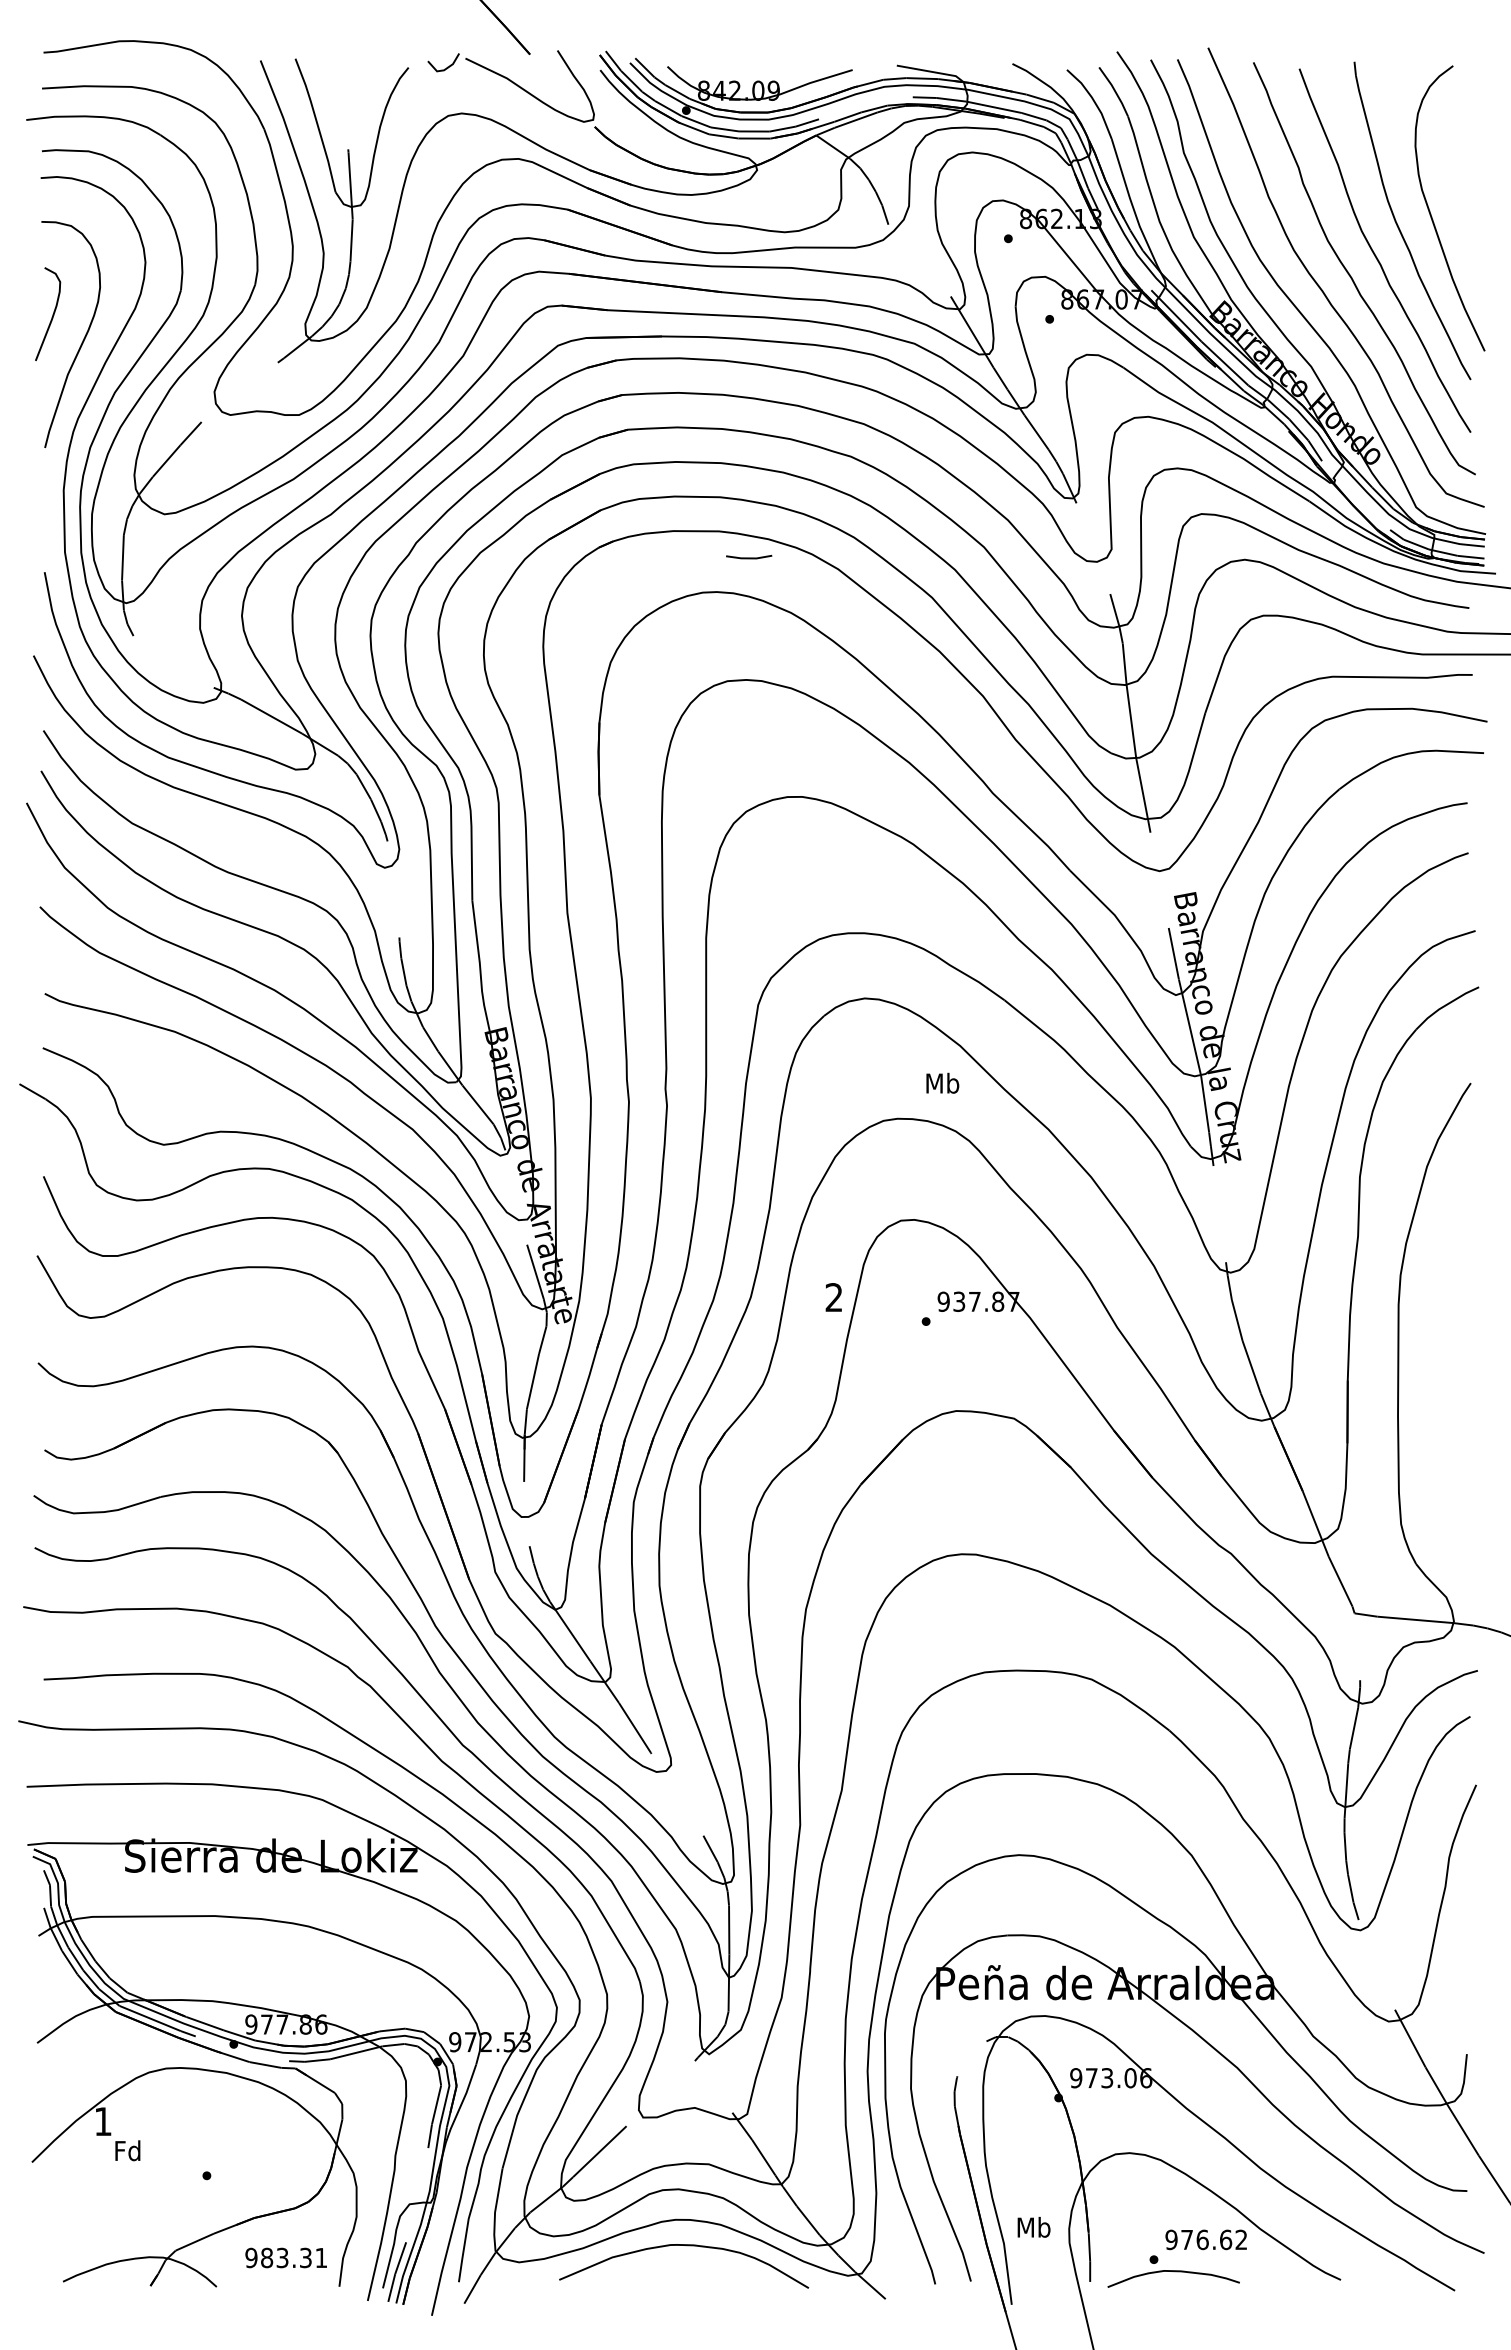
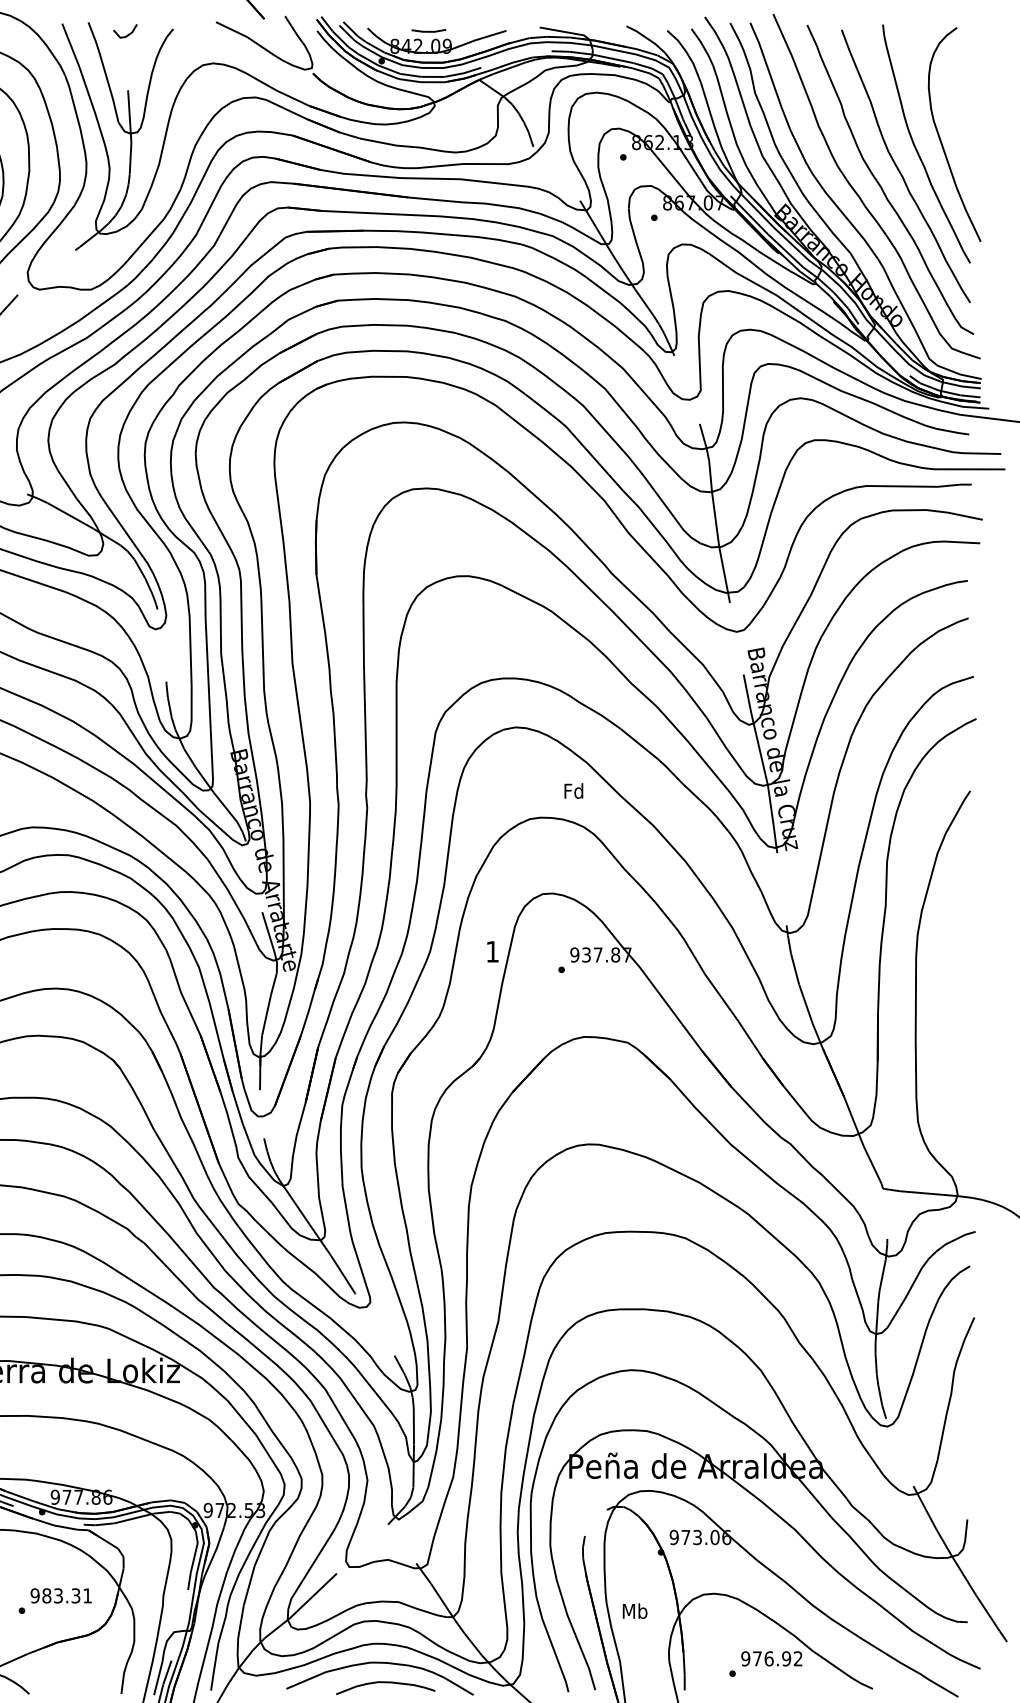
line: (447, 66) -> (128, 34), moved
line: (749, 557) -> (429, 31), moved
text: (942, 1082) -> (573, 790), Mb -> Fd
text: (833, 1297) -> (492, 951), 2 -> 1
text: (1033, 2227) -> (634, 1611), moved
text: (1225, 2239) -> (786, 1658), 976.62 -> 976.92
text: (285, 2257) -> (60, 1595), moved
curve: (1174, 2272) -> (386, 1683), moved

